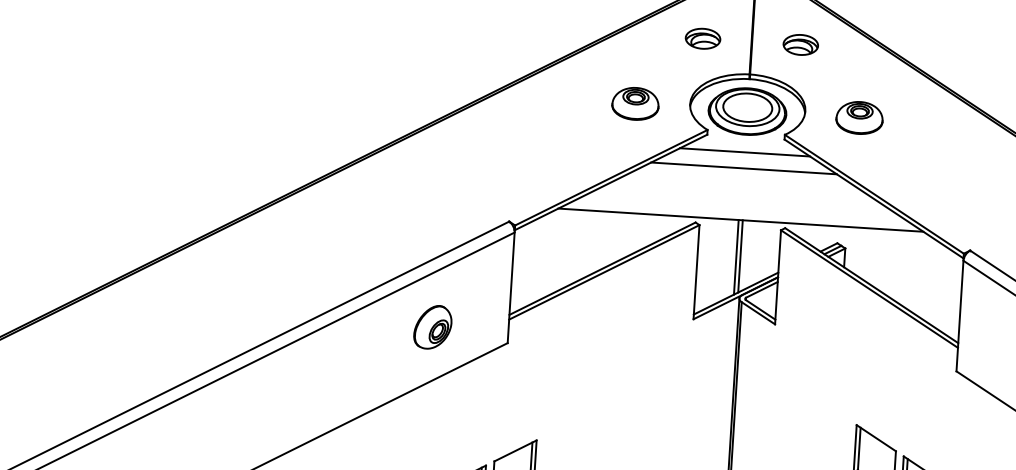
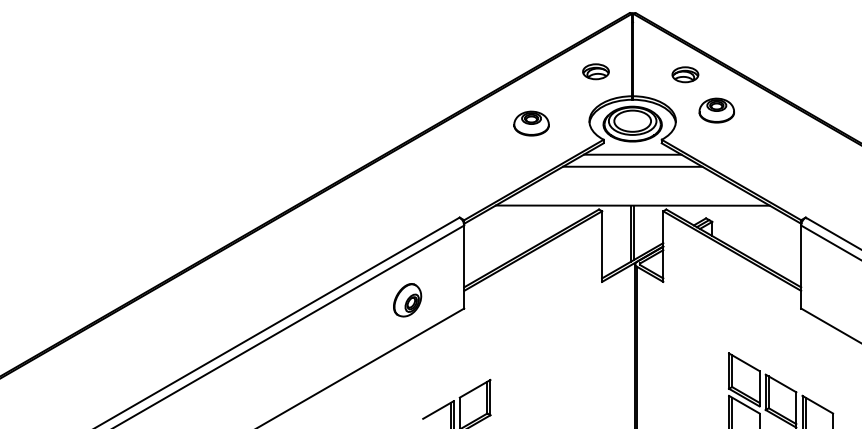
part: (800, 44) -> (685, 74), moved
part: (635, 103) -> (531, 123), moved
part: (859, 117) -> (716, 110), moved

